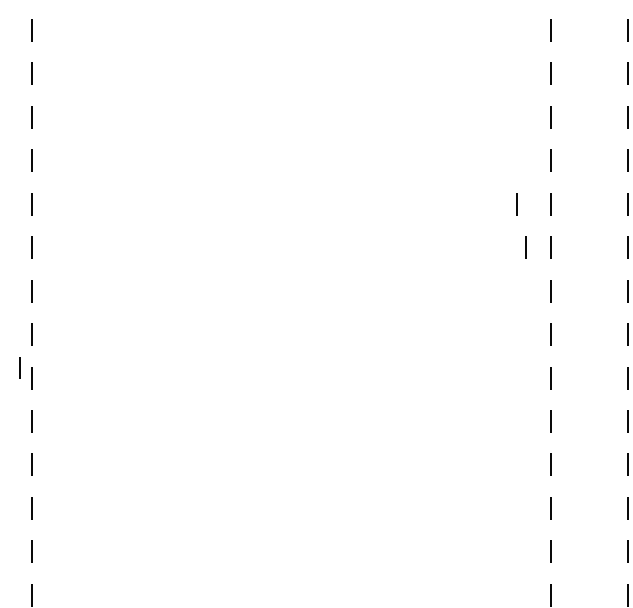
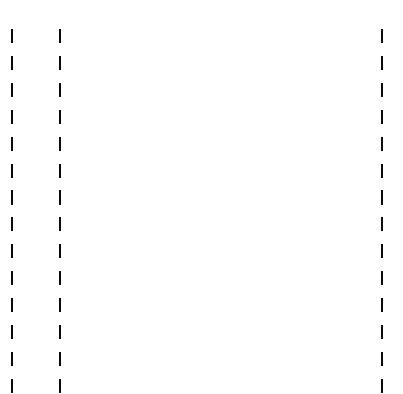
line: (516, 203) -> (360, 143), removed
line: (526, 247) -> (366, 170), removed
line: (18, 367) -> (52, 244), removed

